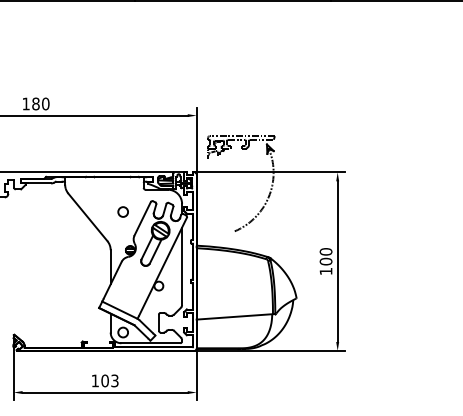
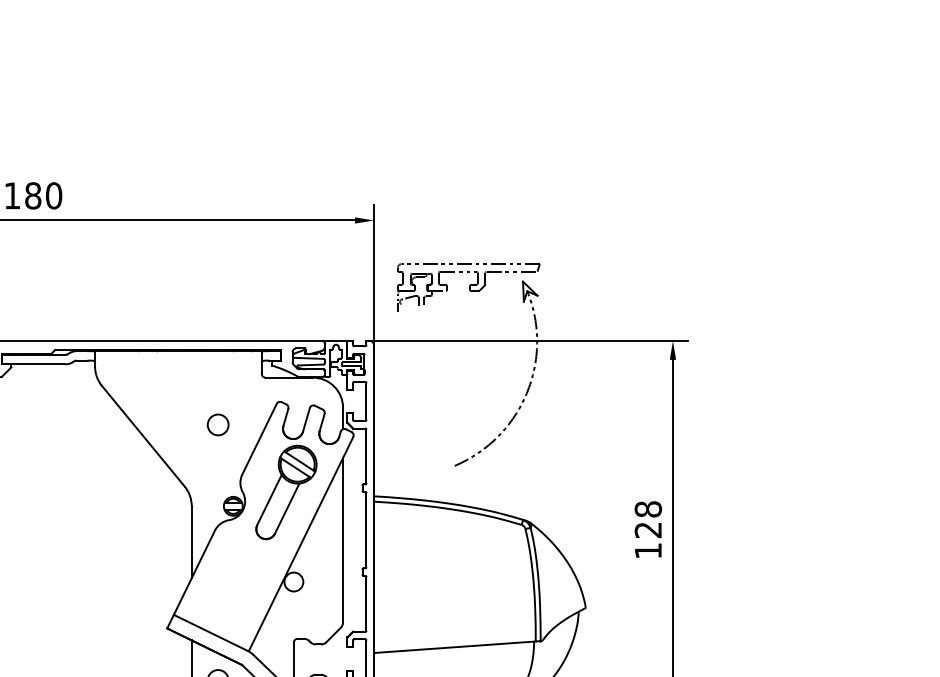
text: (325, 256) -> (647, 519), 100 -> 128

